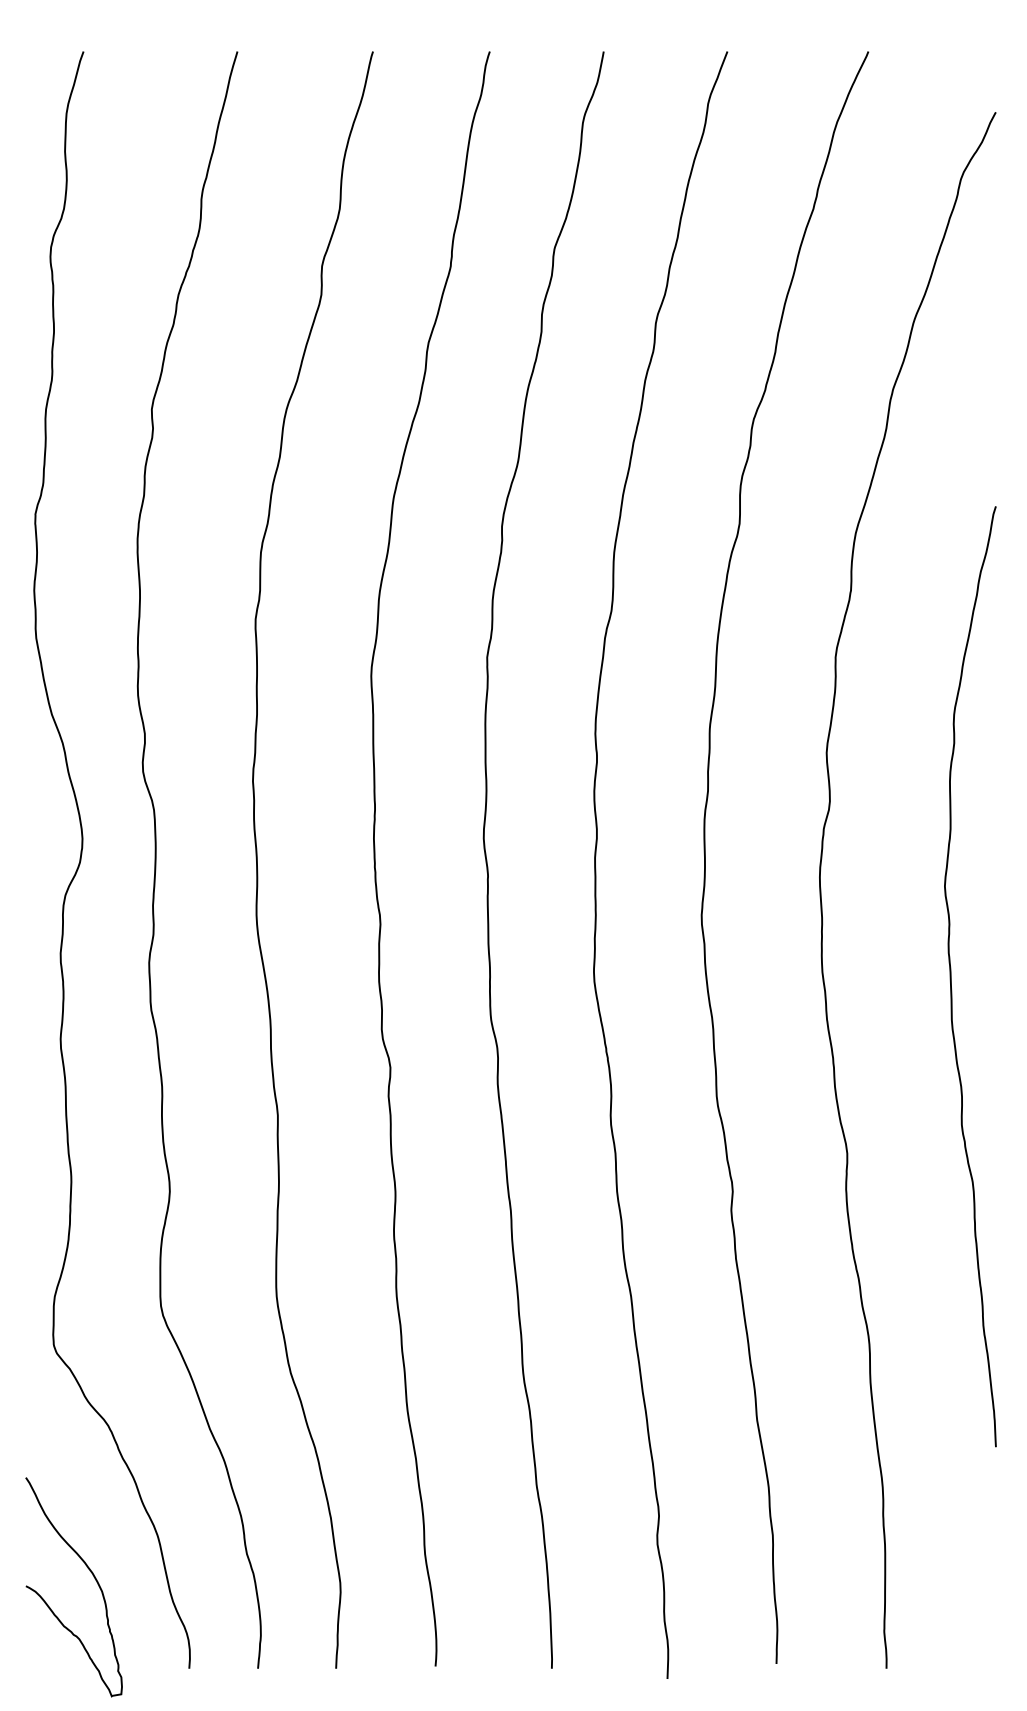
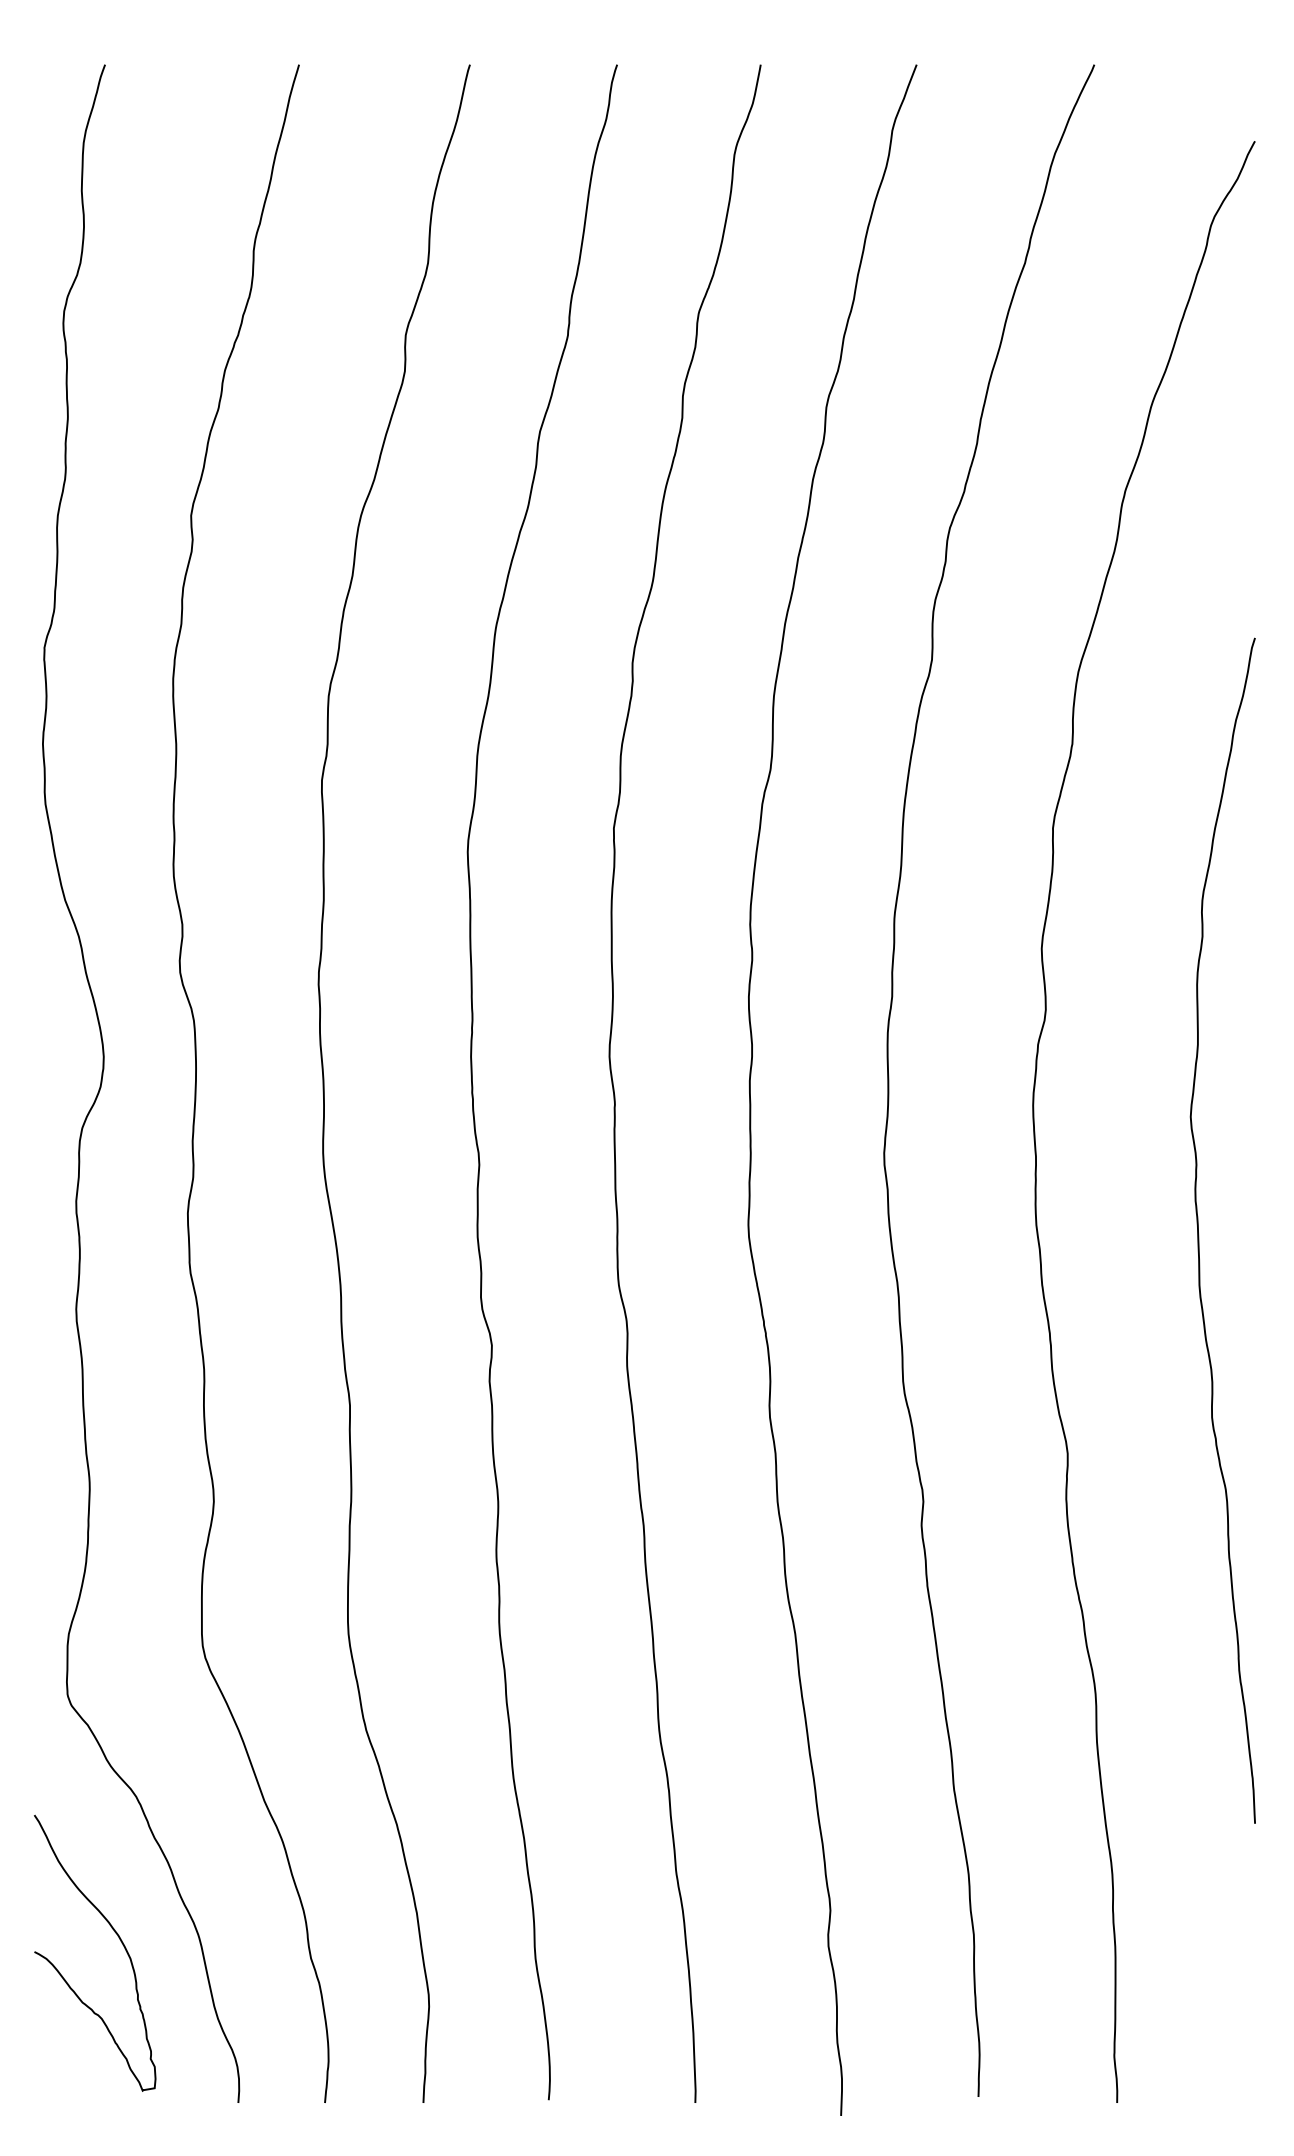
curve: (91, 1573) -> (117, 1936), moved

